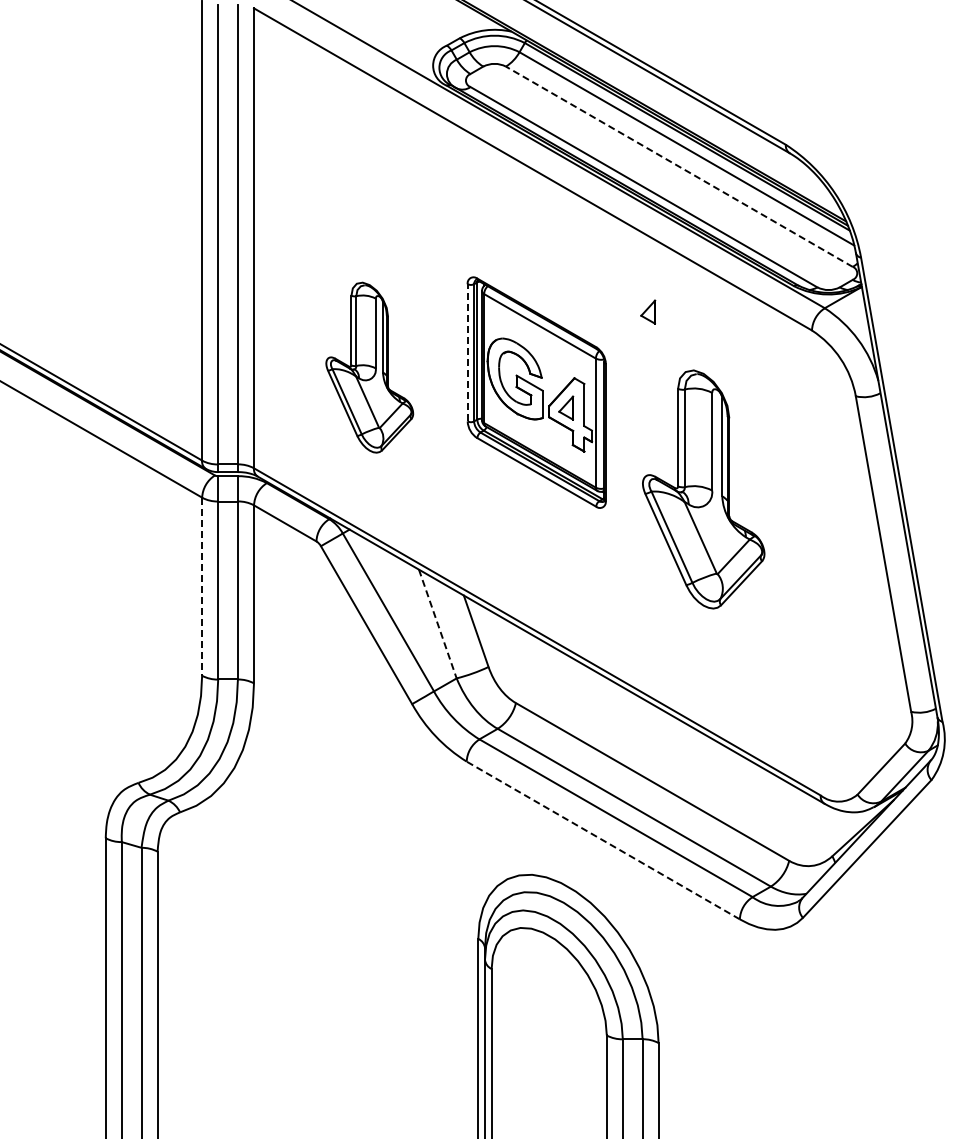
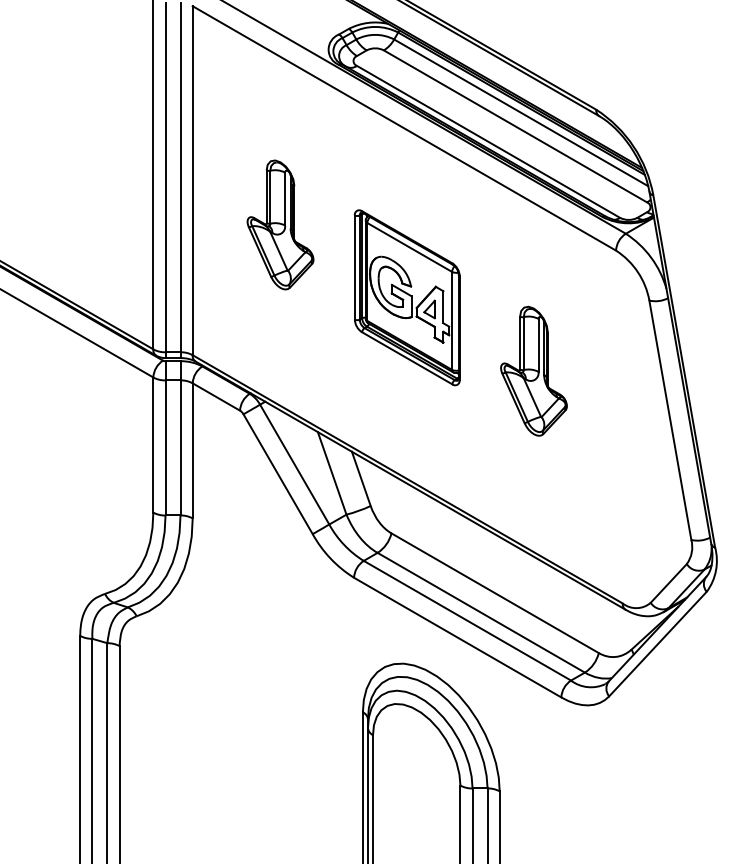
line: (678, 166) -> (514, 126), dashed -> solid
part: (648, 311) -> (492, 236), removed
line: (467, 352) -> (354, 267), dashed -> solid
part: (369, 367) -> (280, 224), moved
part: (703, 489) -> (533, 371), size x0.71
line: (202, 587) -> (153, 445), dashed -> solid
line: (437, 624) -> (331, 473), dashed -> solid
line: (603, 840) -> (457, 637), dashed -> solid

